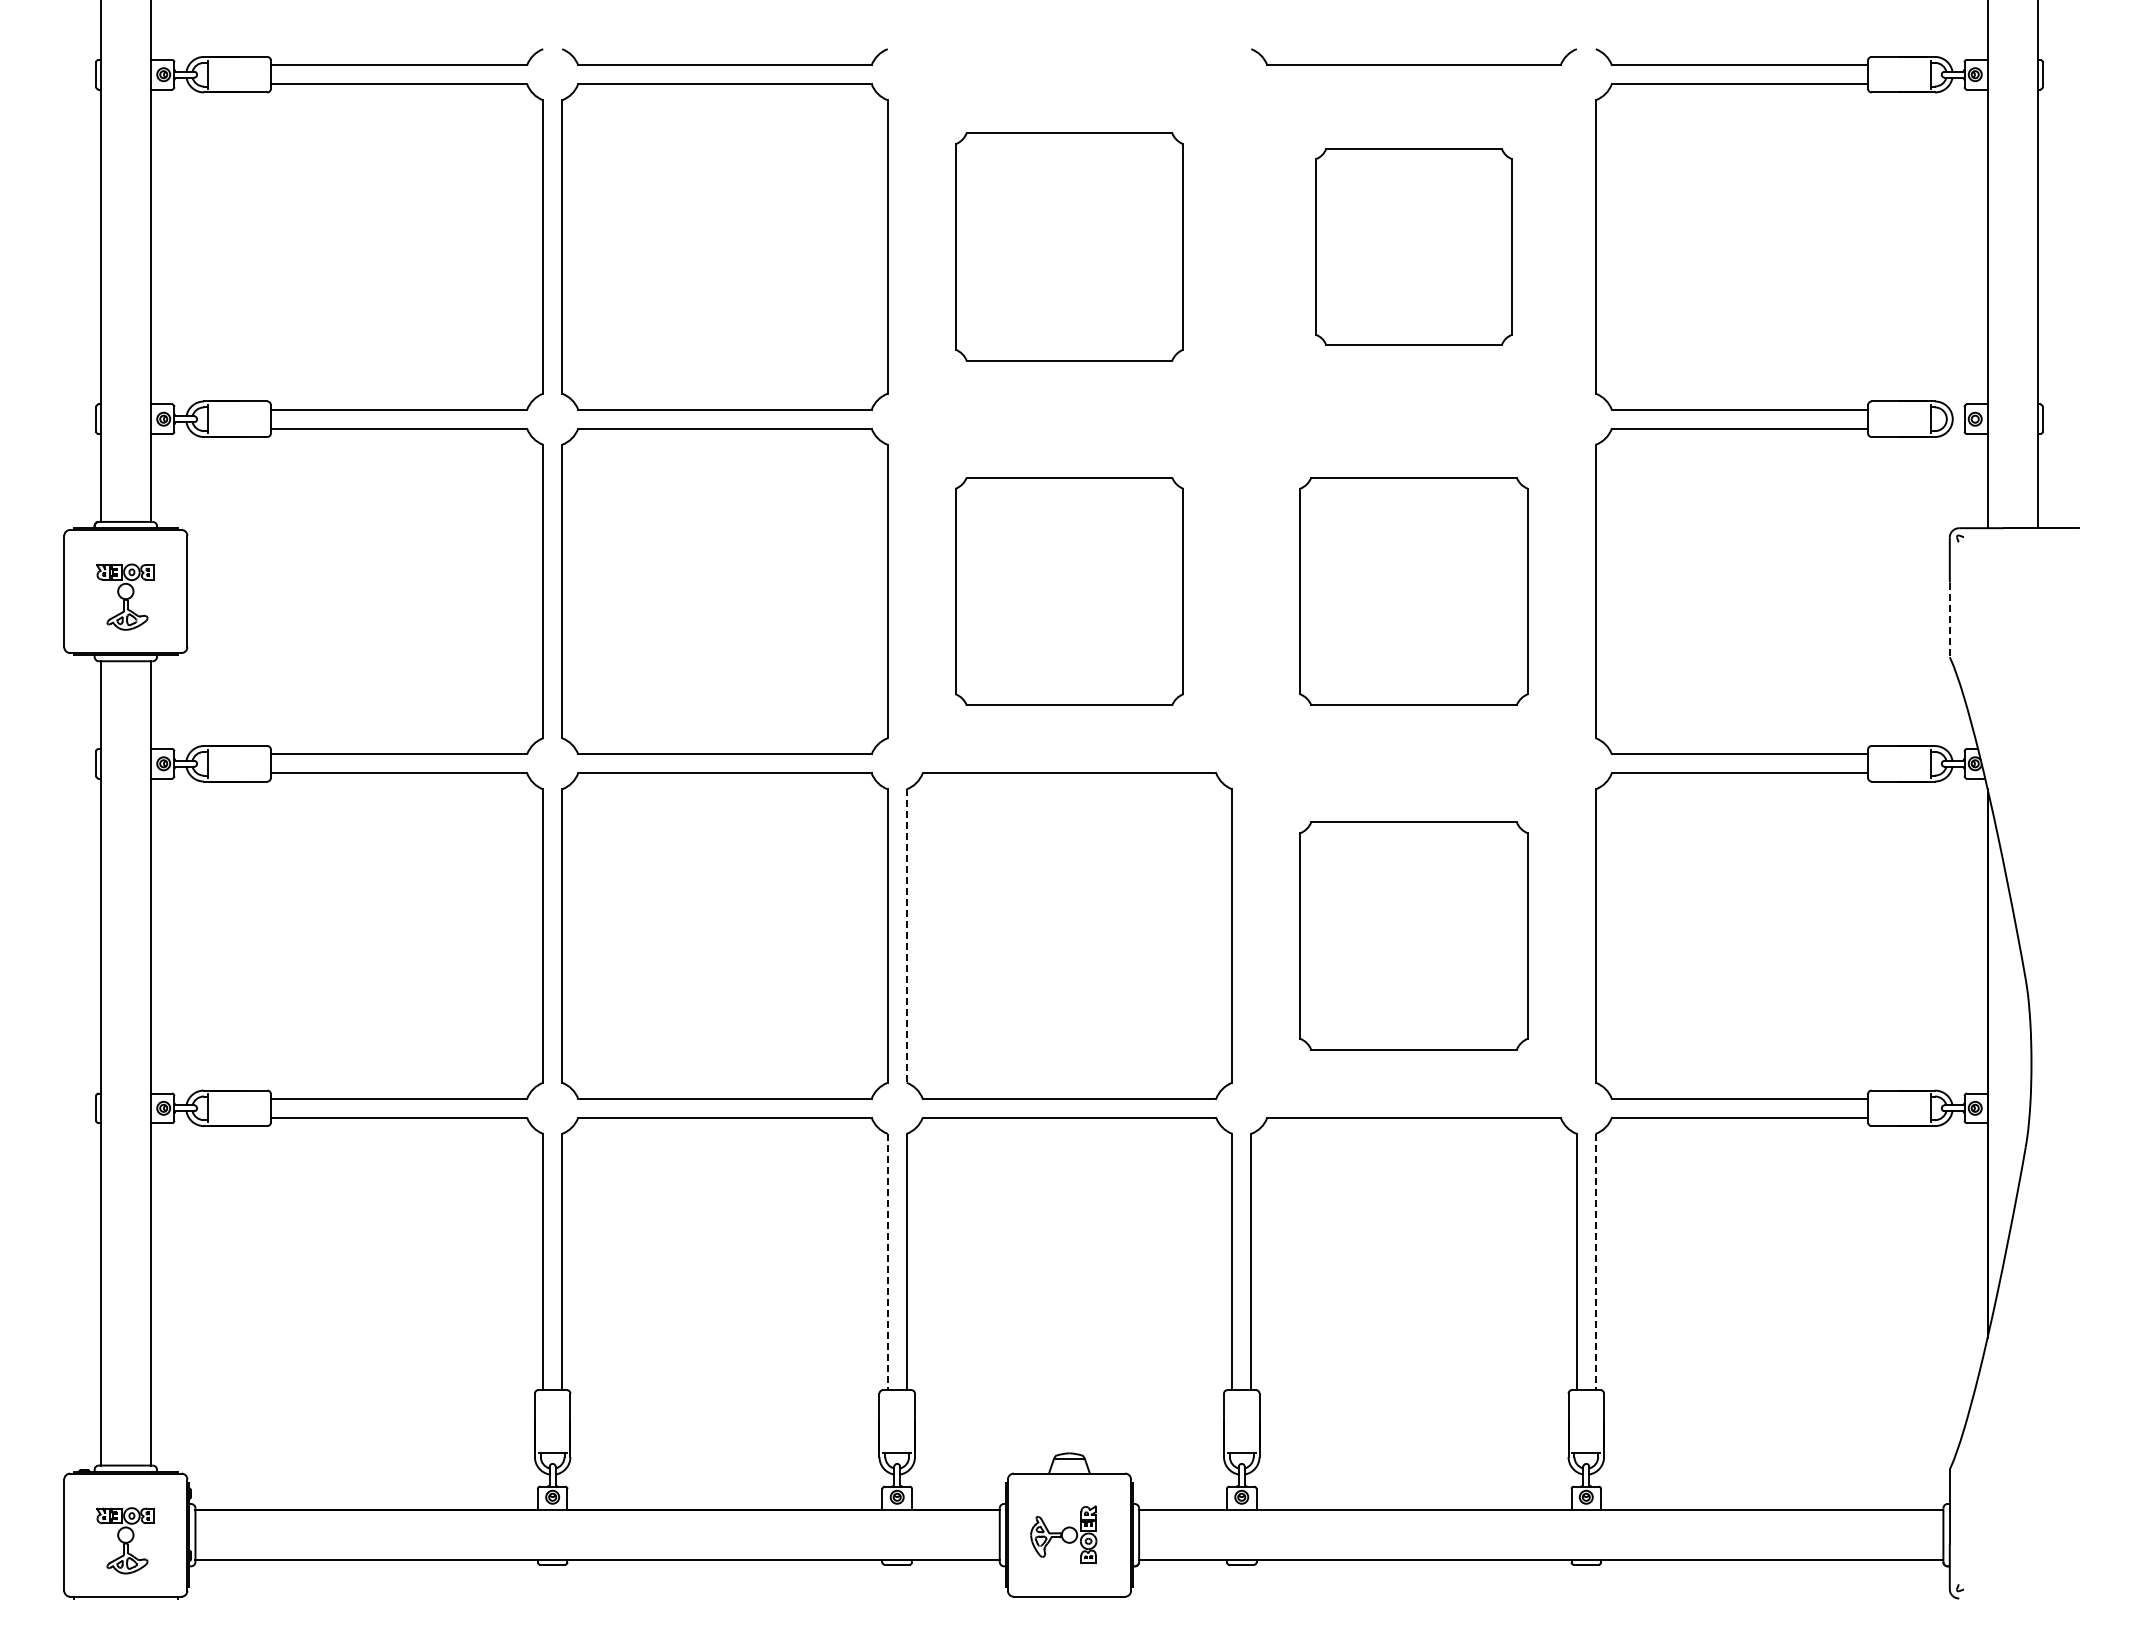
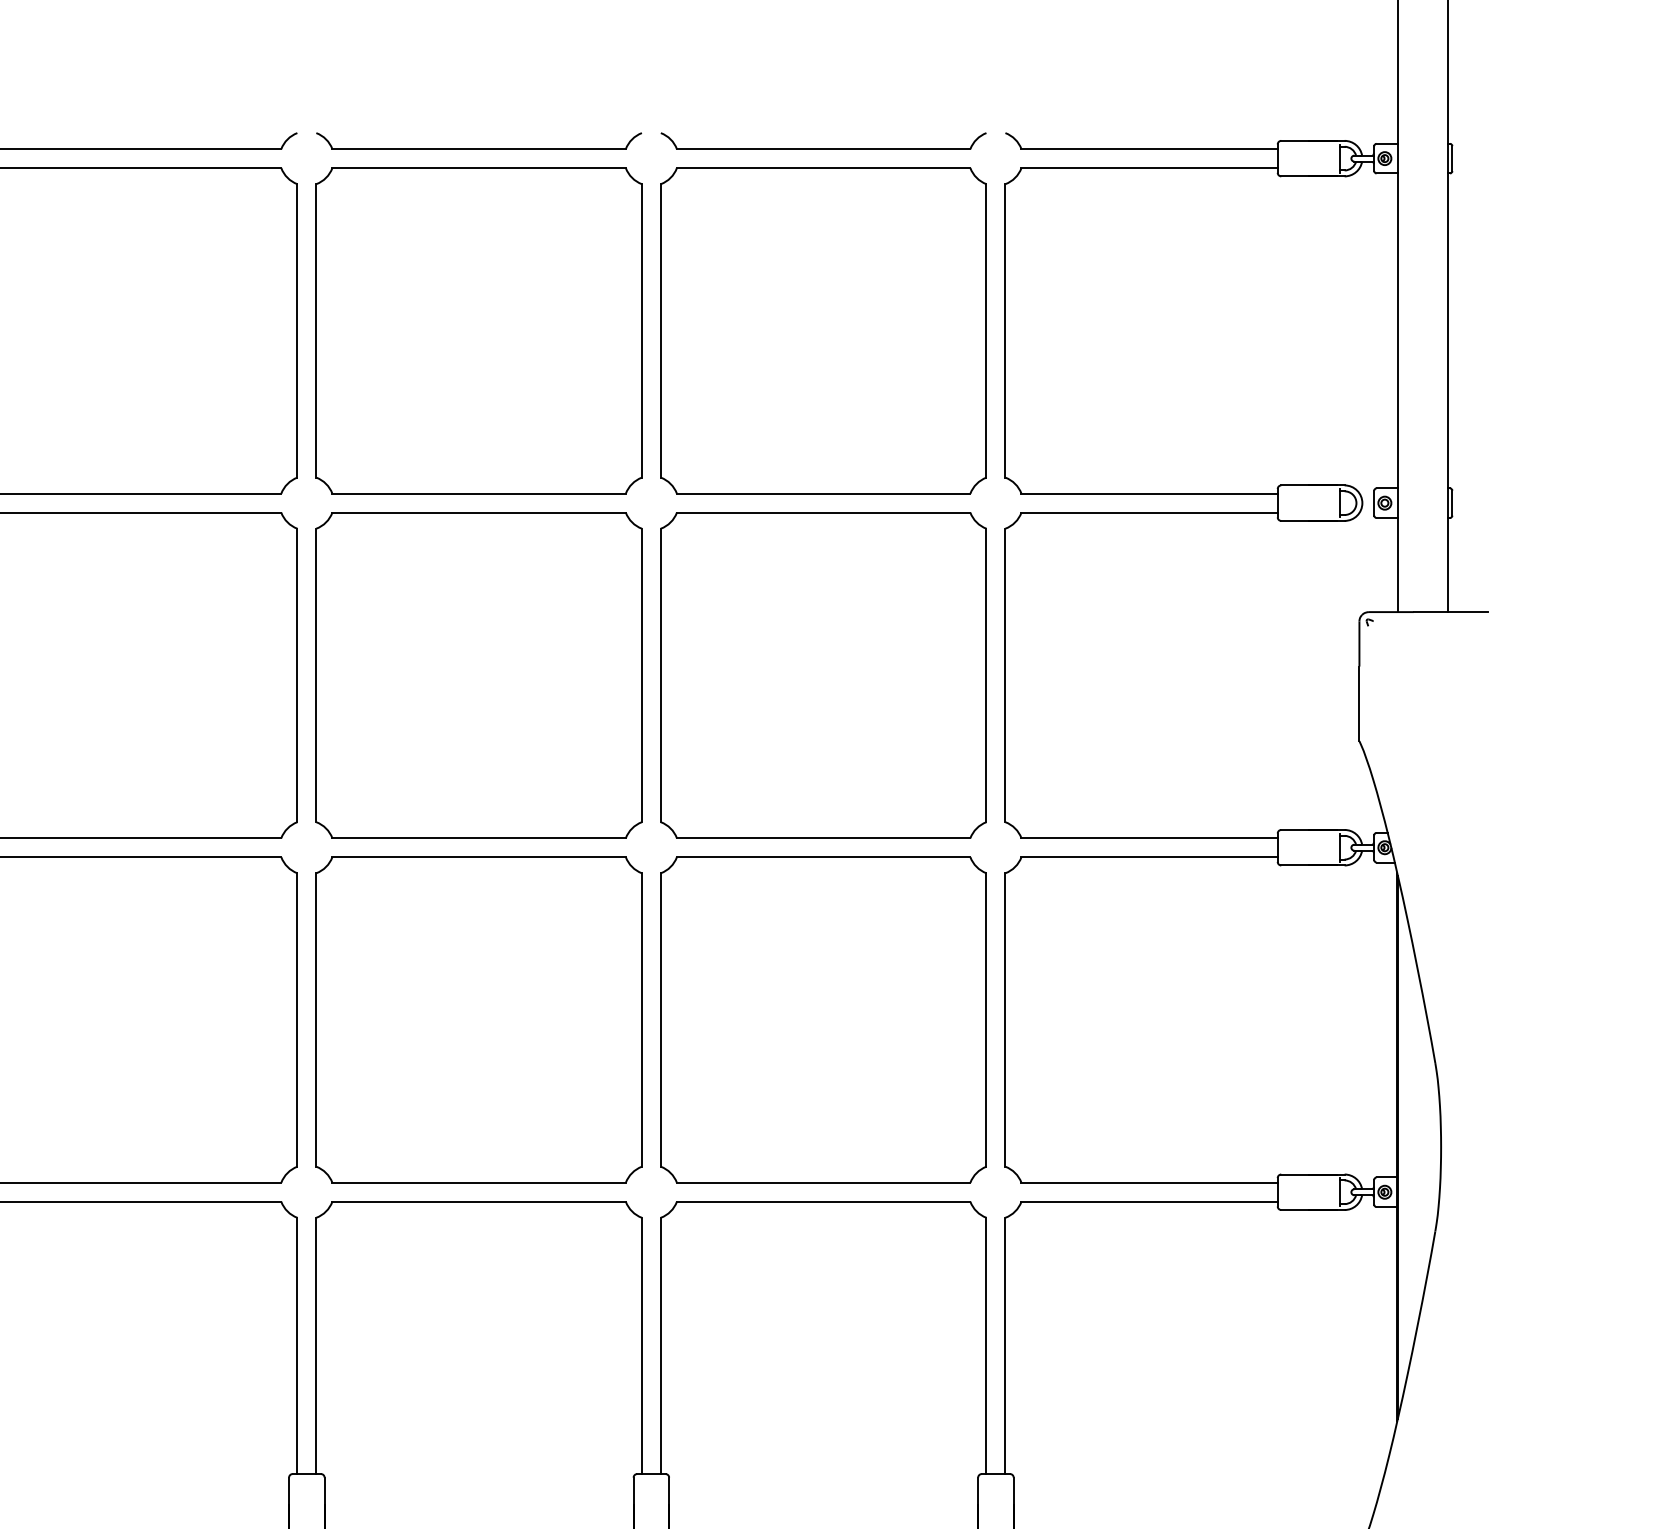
part: (1069, 64) -> (479, 148), added
part: (1069, 246) -> (479, 330), size x1.43
part: (1413, 246) -> (823, 330), size x1.67
part: (1069, 591) -> (479, 675), size x1.43
part: (1413, 591) -> (823, 675), size x1.43
line: (1949, 620) -> (1359, 704), dashed -> solid
part: (1413, 935) -> (823, 1019), size x1.43
line: (906, 936) -> (316, 1020), dashed -> solid
line: (887, 1262) -> (297, 1346), dashed -> solid
line: (1595, 1262) -> (1005, 1346), dashed -> solid

